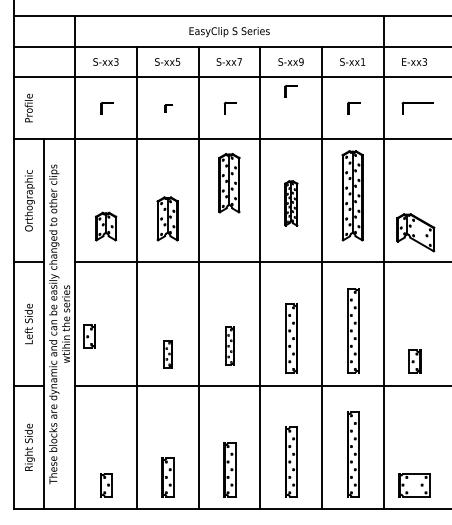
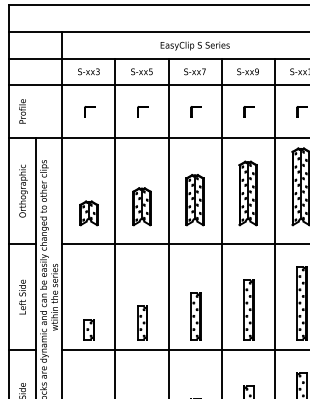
part: (290, 90) -> (248, 110), moved
part: (168, 108) -> (142, 111), size x1.67
part: (229, 183) -> (195, 200), moved
part: (291, 203) -> (248, 193), size x1.67
part: (89, 336) -> (89, 329), moved
part: (229, 345) -> (195, 315), size x1.43
part: (167, 353) -> (141, 322), size x1.43

